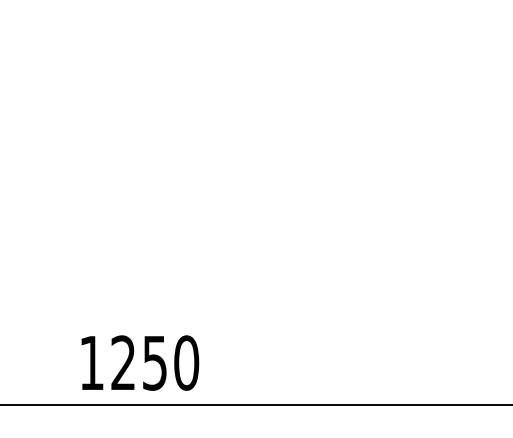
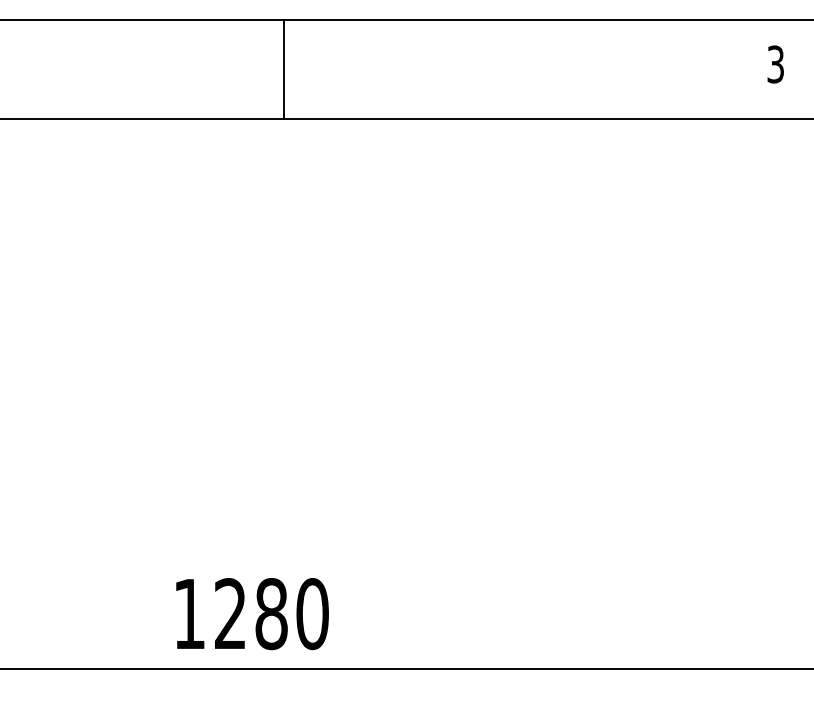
text: (154, 363) -> (271, 614), 1250 -> 1280

